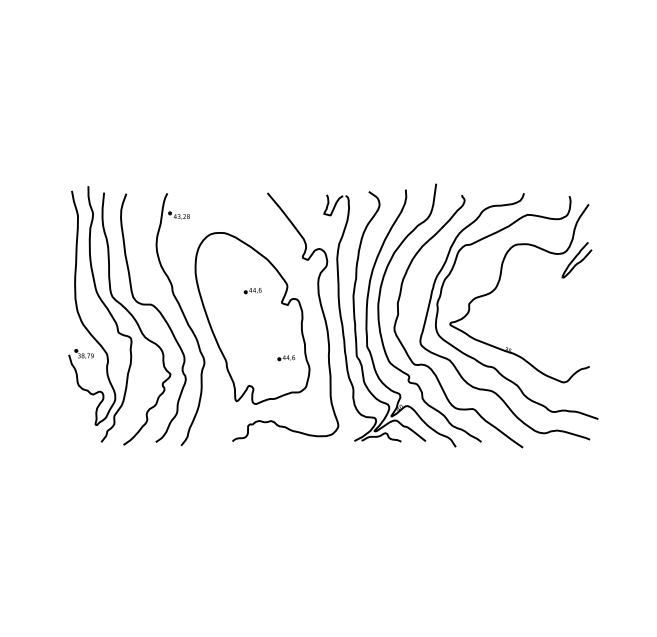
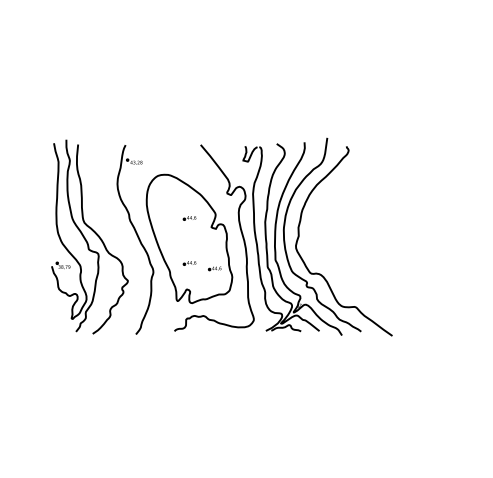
part: (493, 292) -> (370, 219), removed
curve: (157, 312) -> (118, 234), removed
part: (252, 351) -> (189, 263), added

